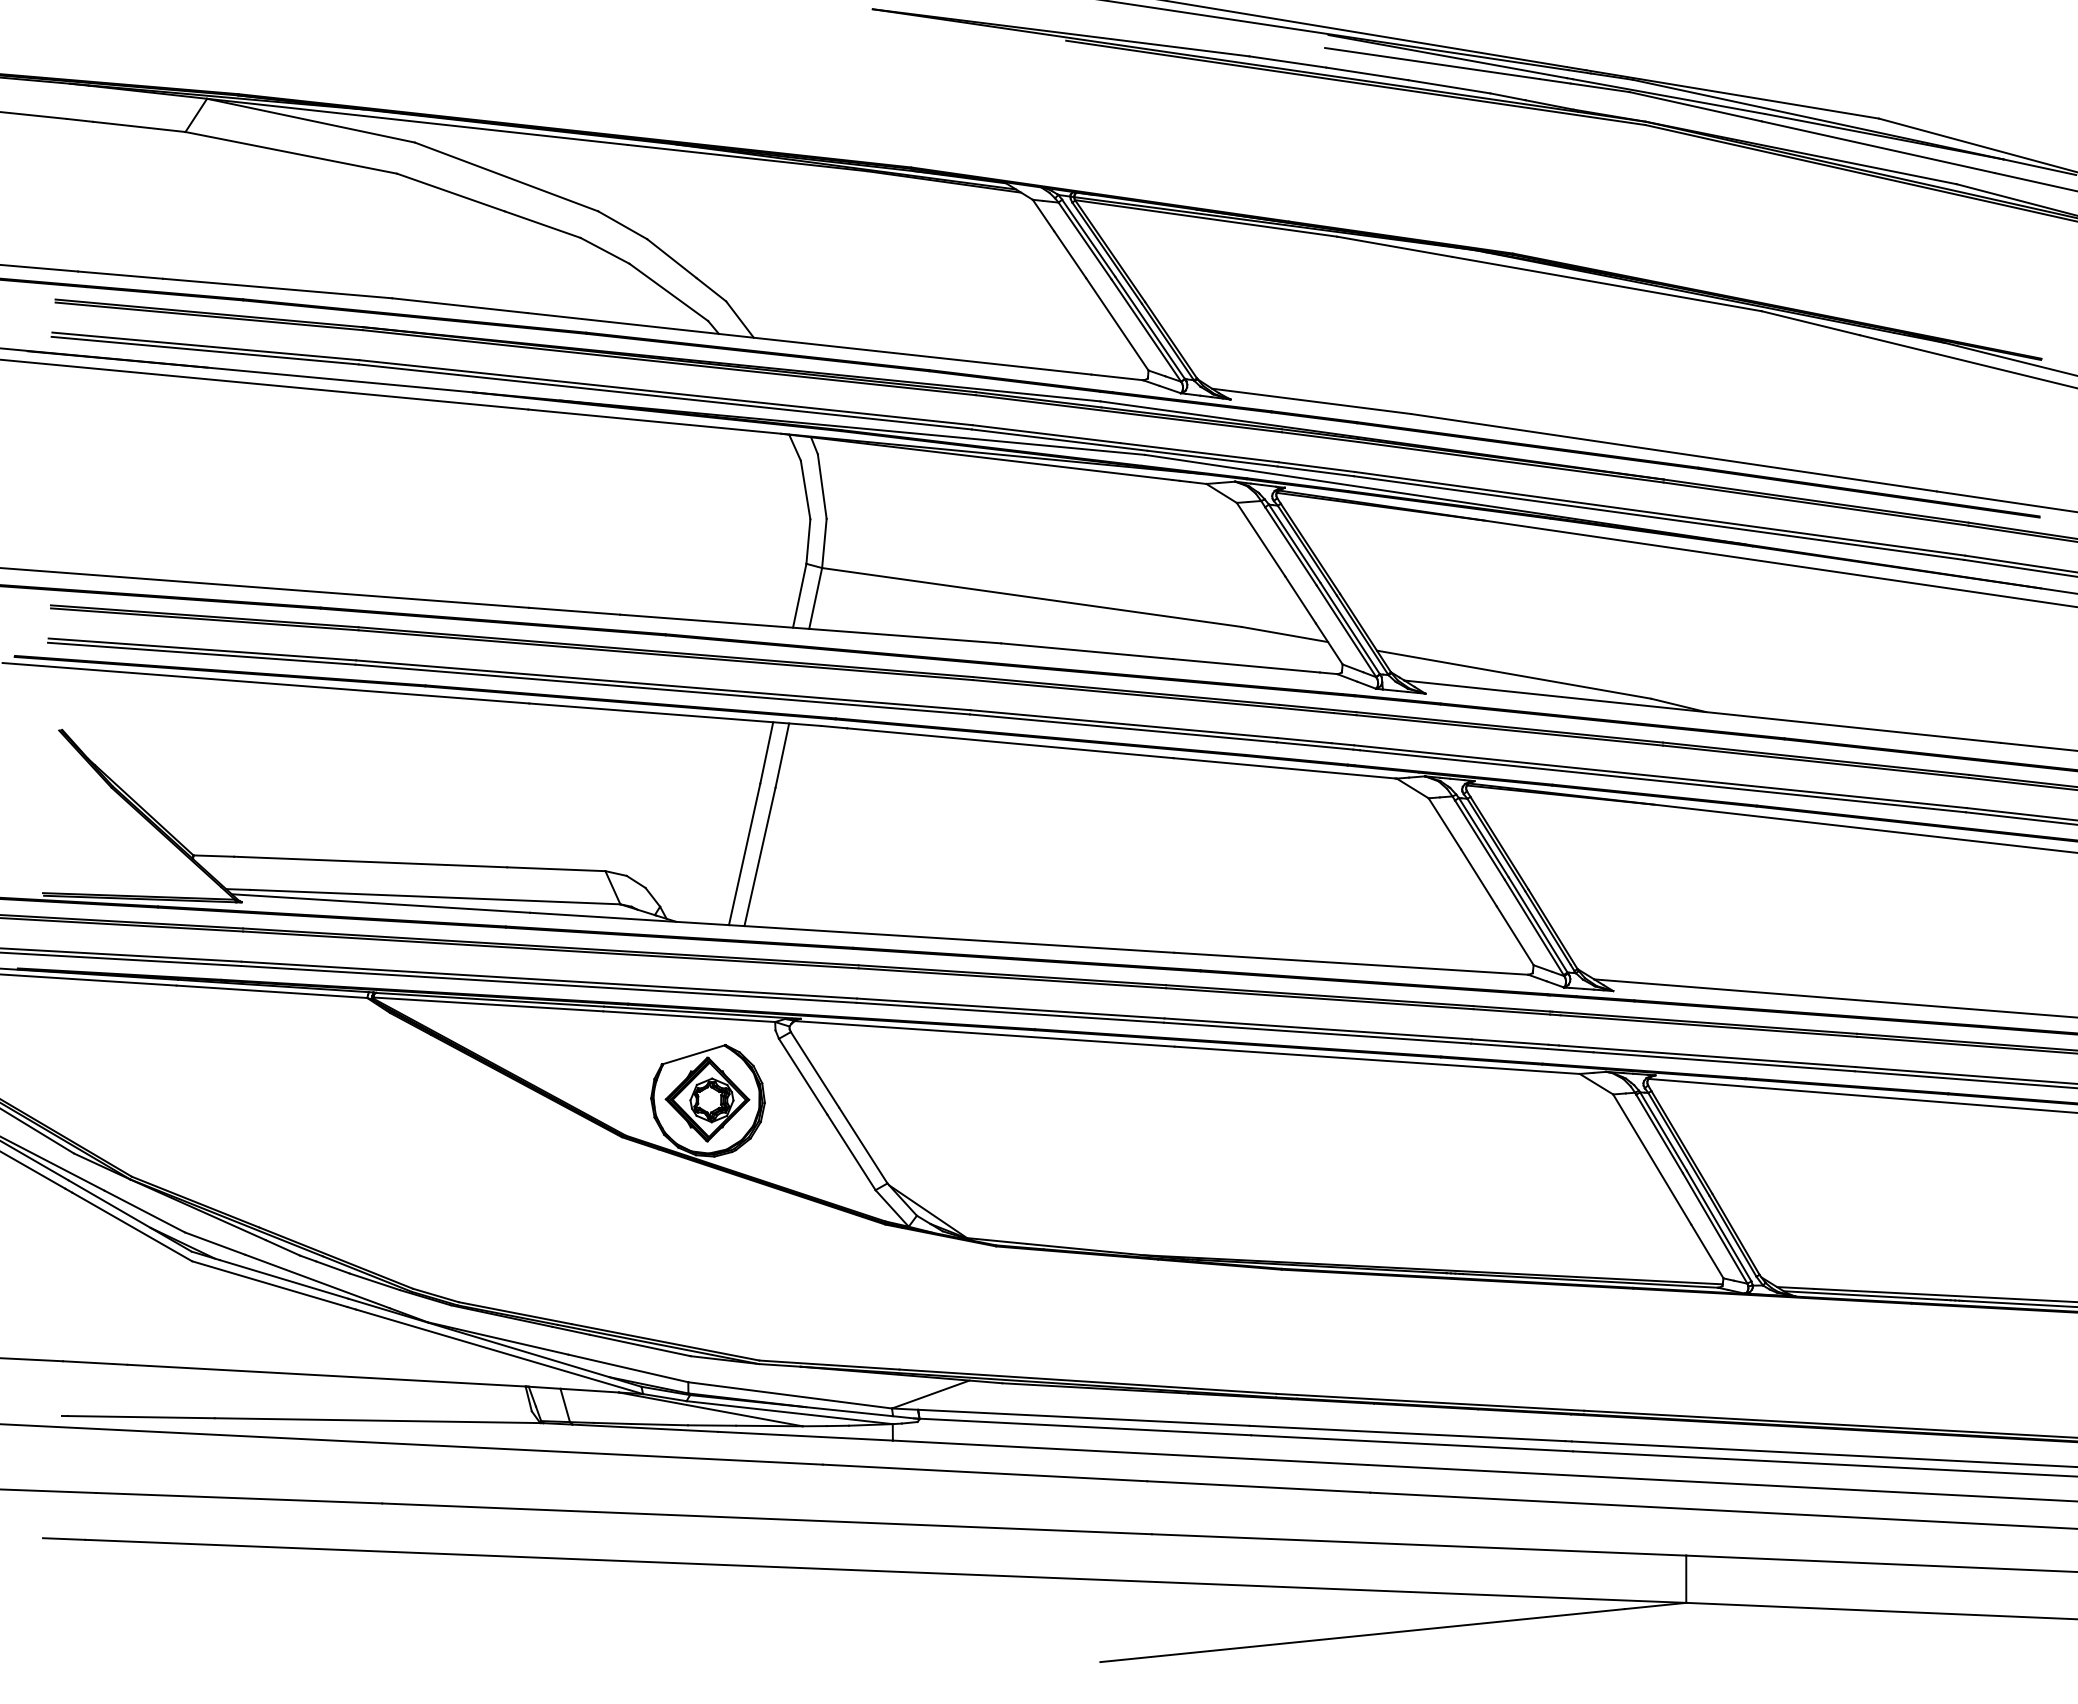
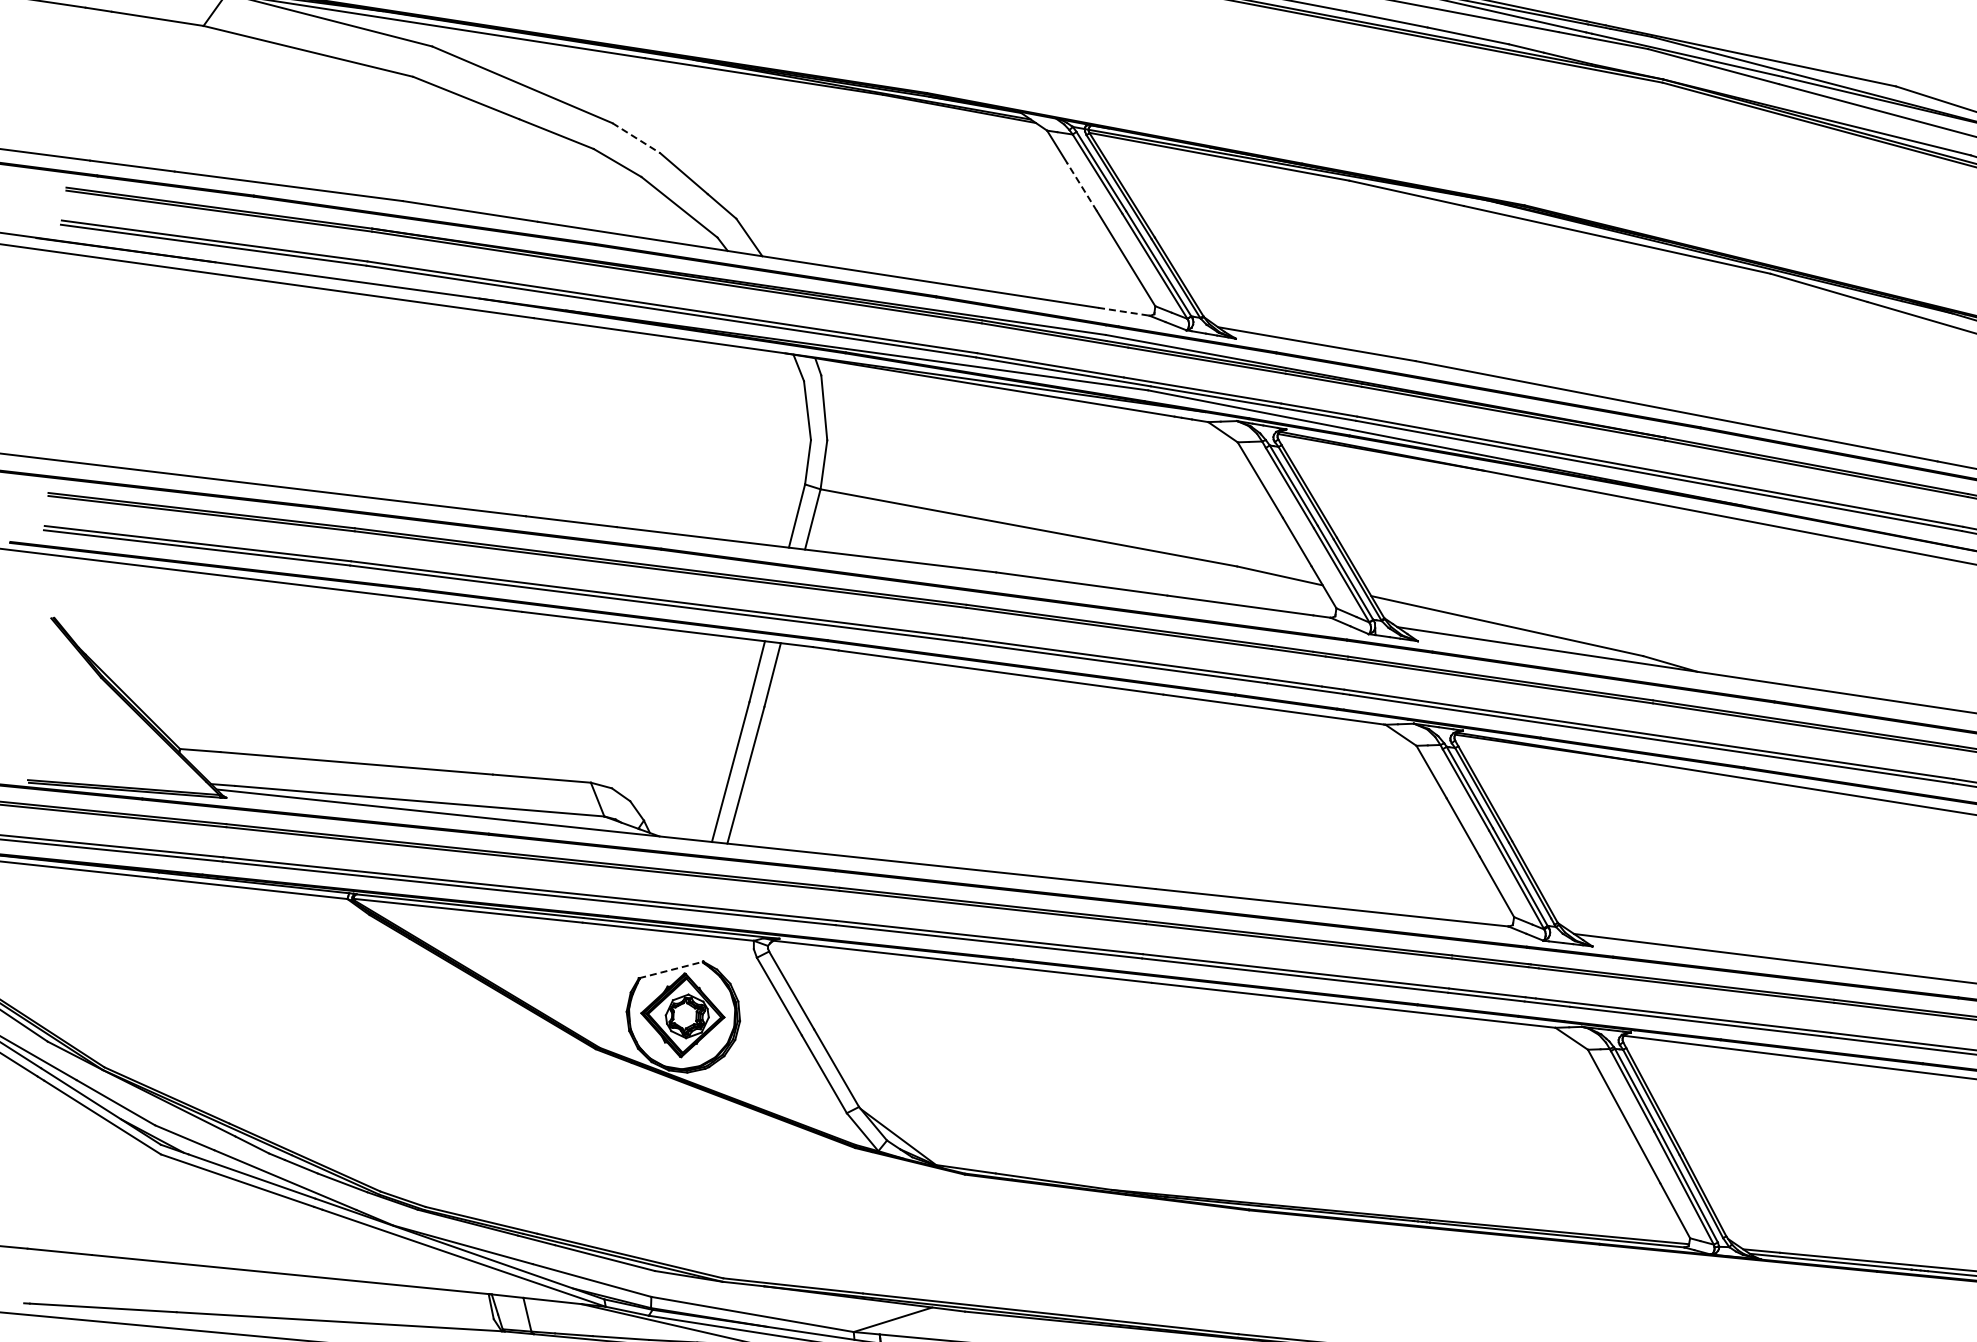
line: (623, 225) -> (637, 138), solid -> dashed
line: (1069, 254) -> (1081, 186), solid -> dashed
line: (1117, 377) -> (1123, 311), solid -> dashed
line: (693, 1054) -> (670, 969), solid -> dashed

